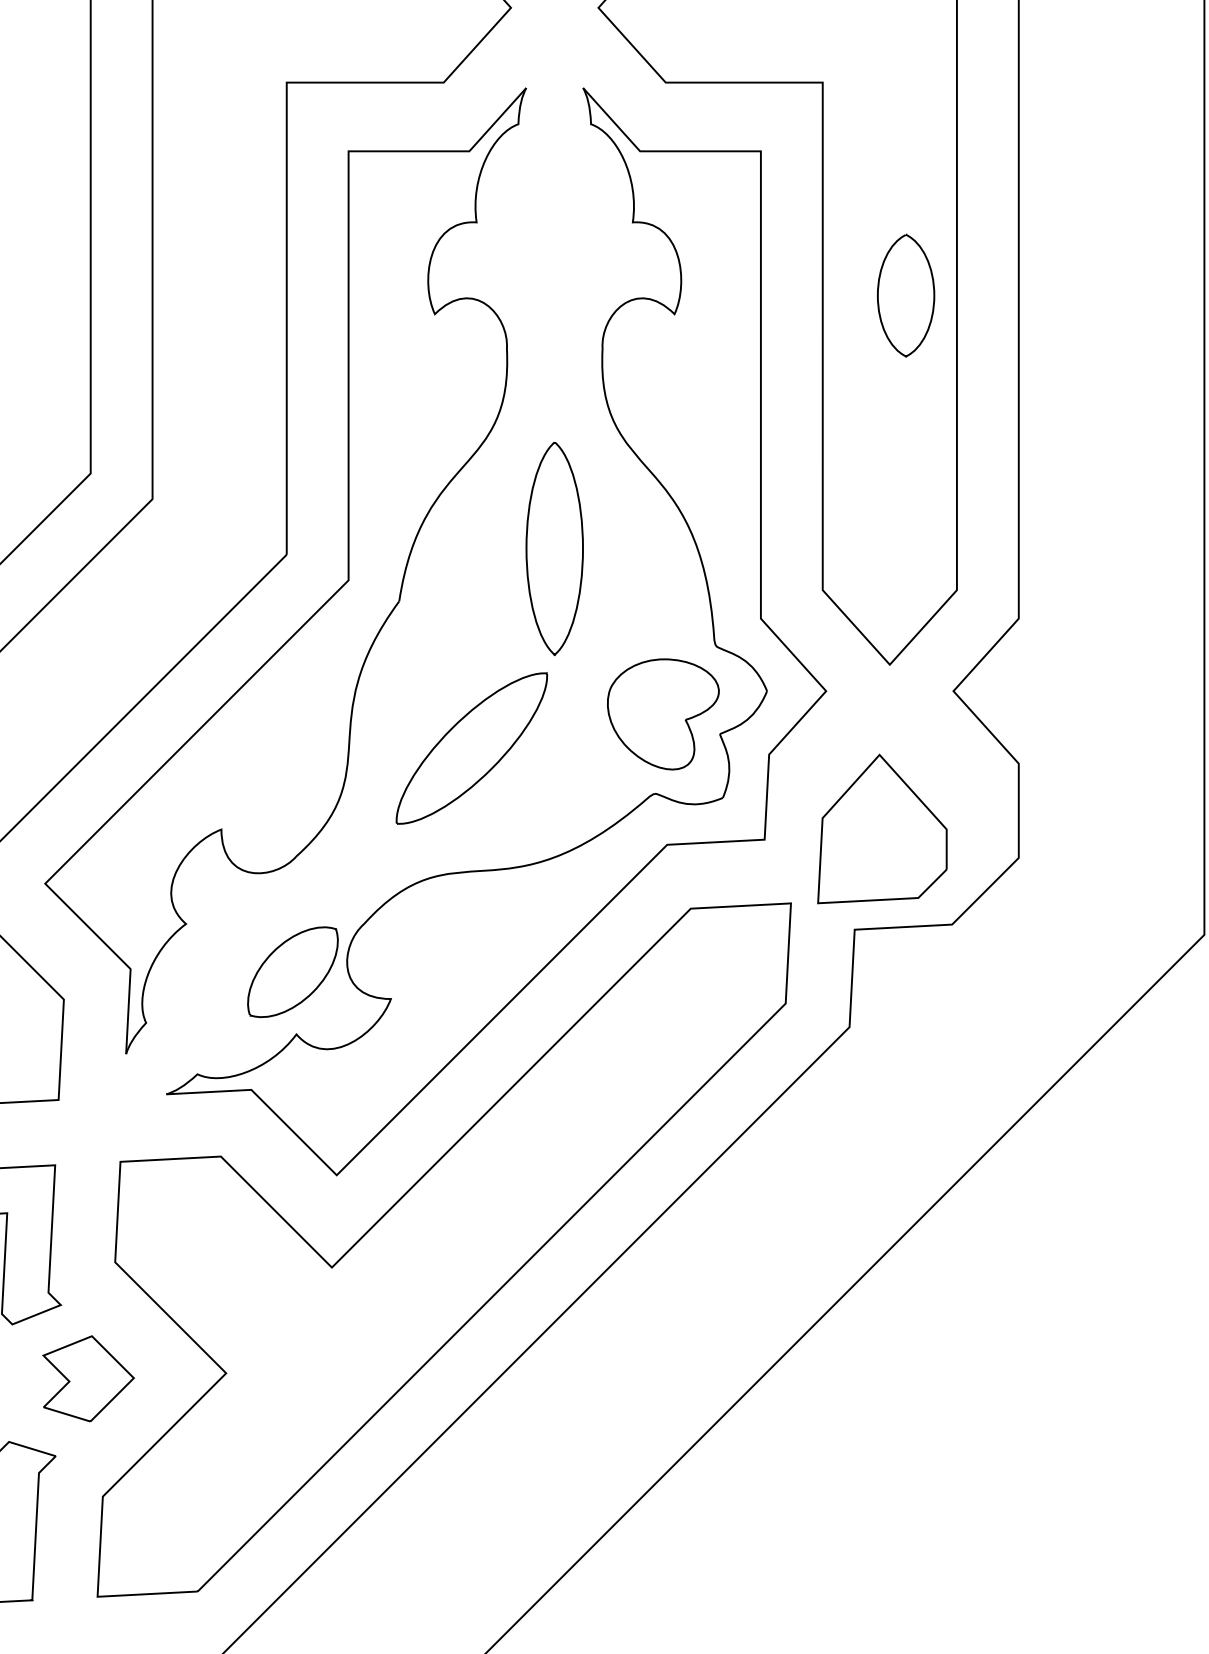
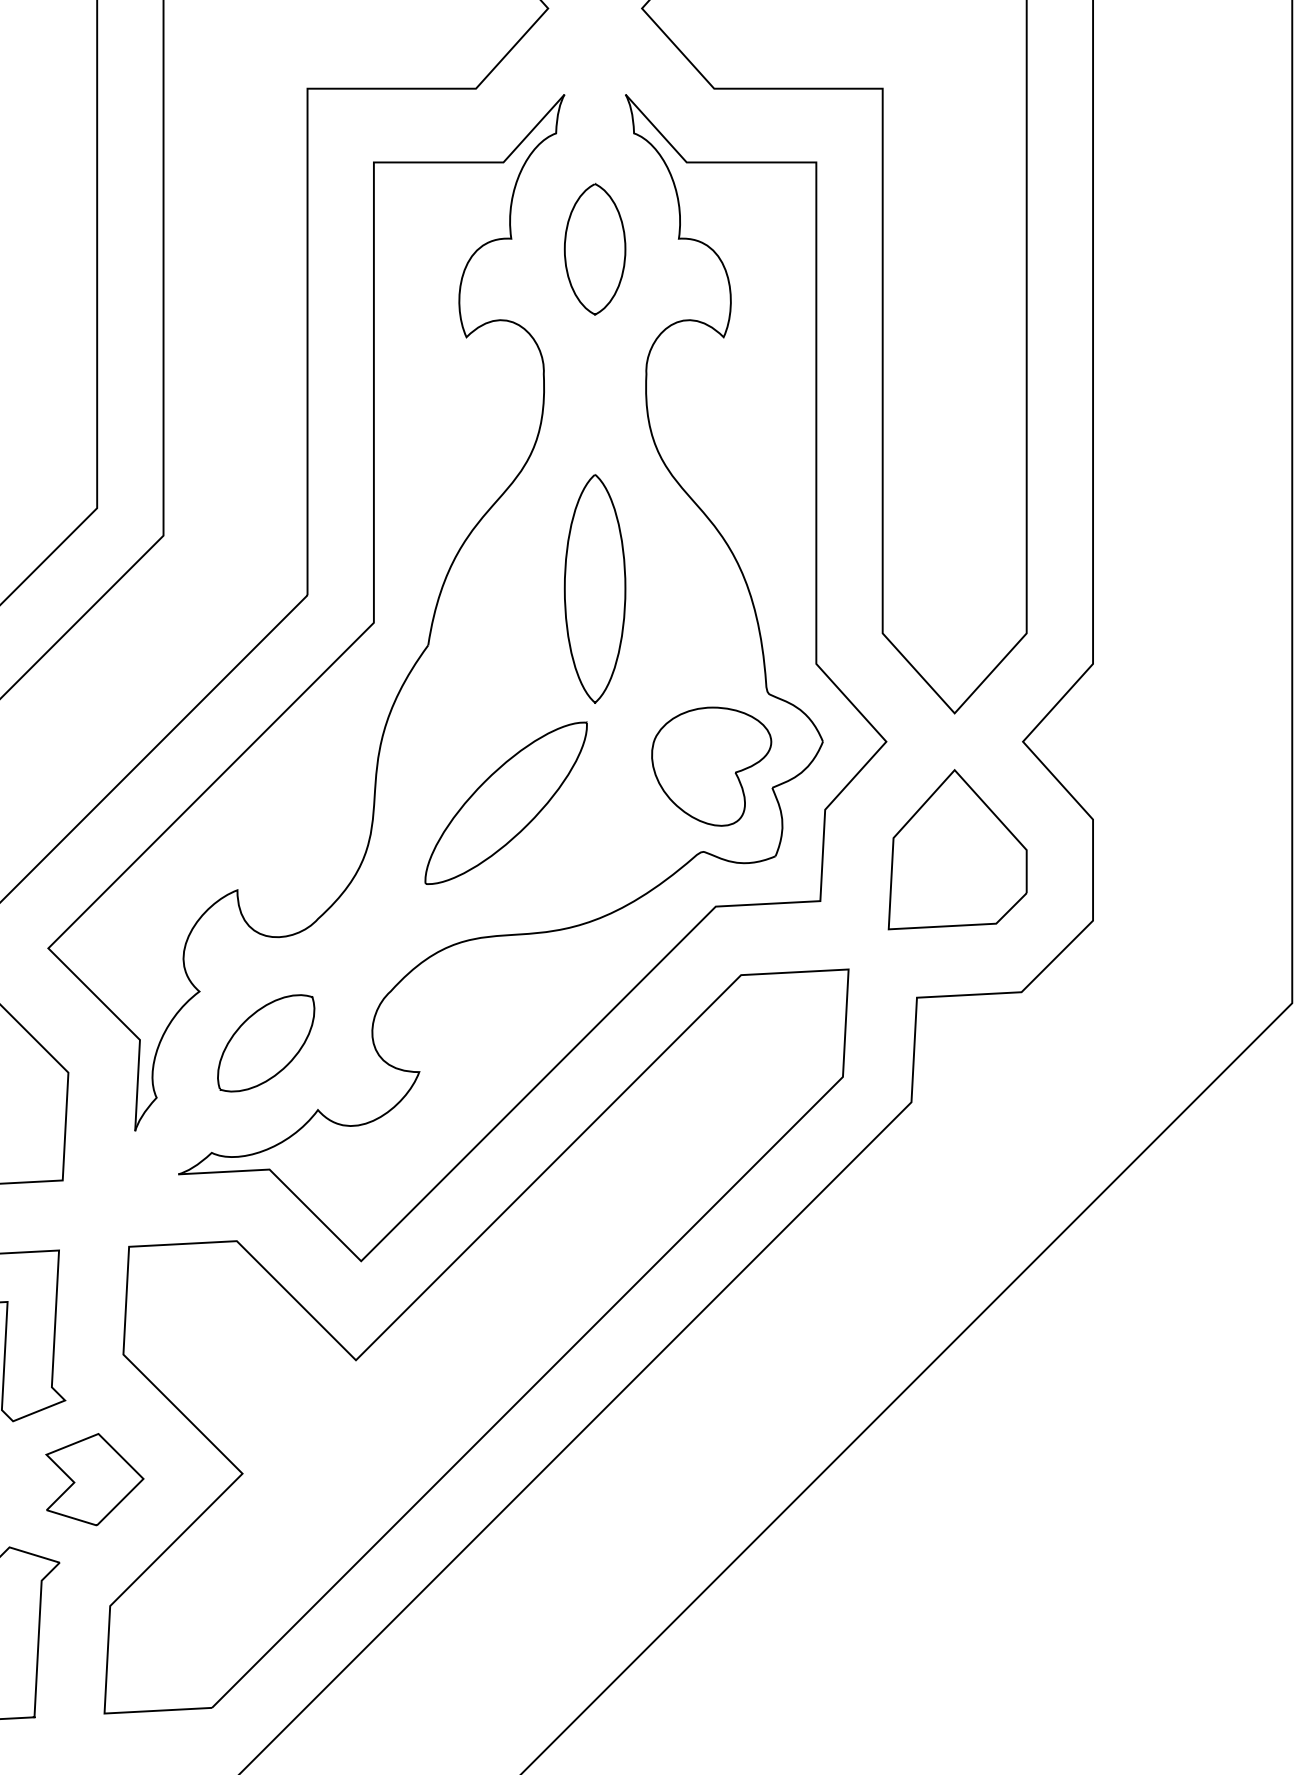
part: (905, 294) -> (594, 248), moved
part: (882, 828) -> (957, 849), moved
part: (293, 972) -> (266, 1043), moved

